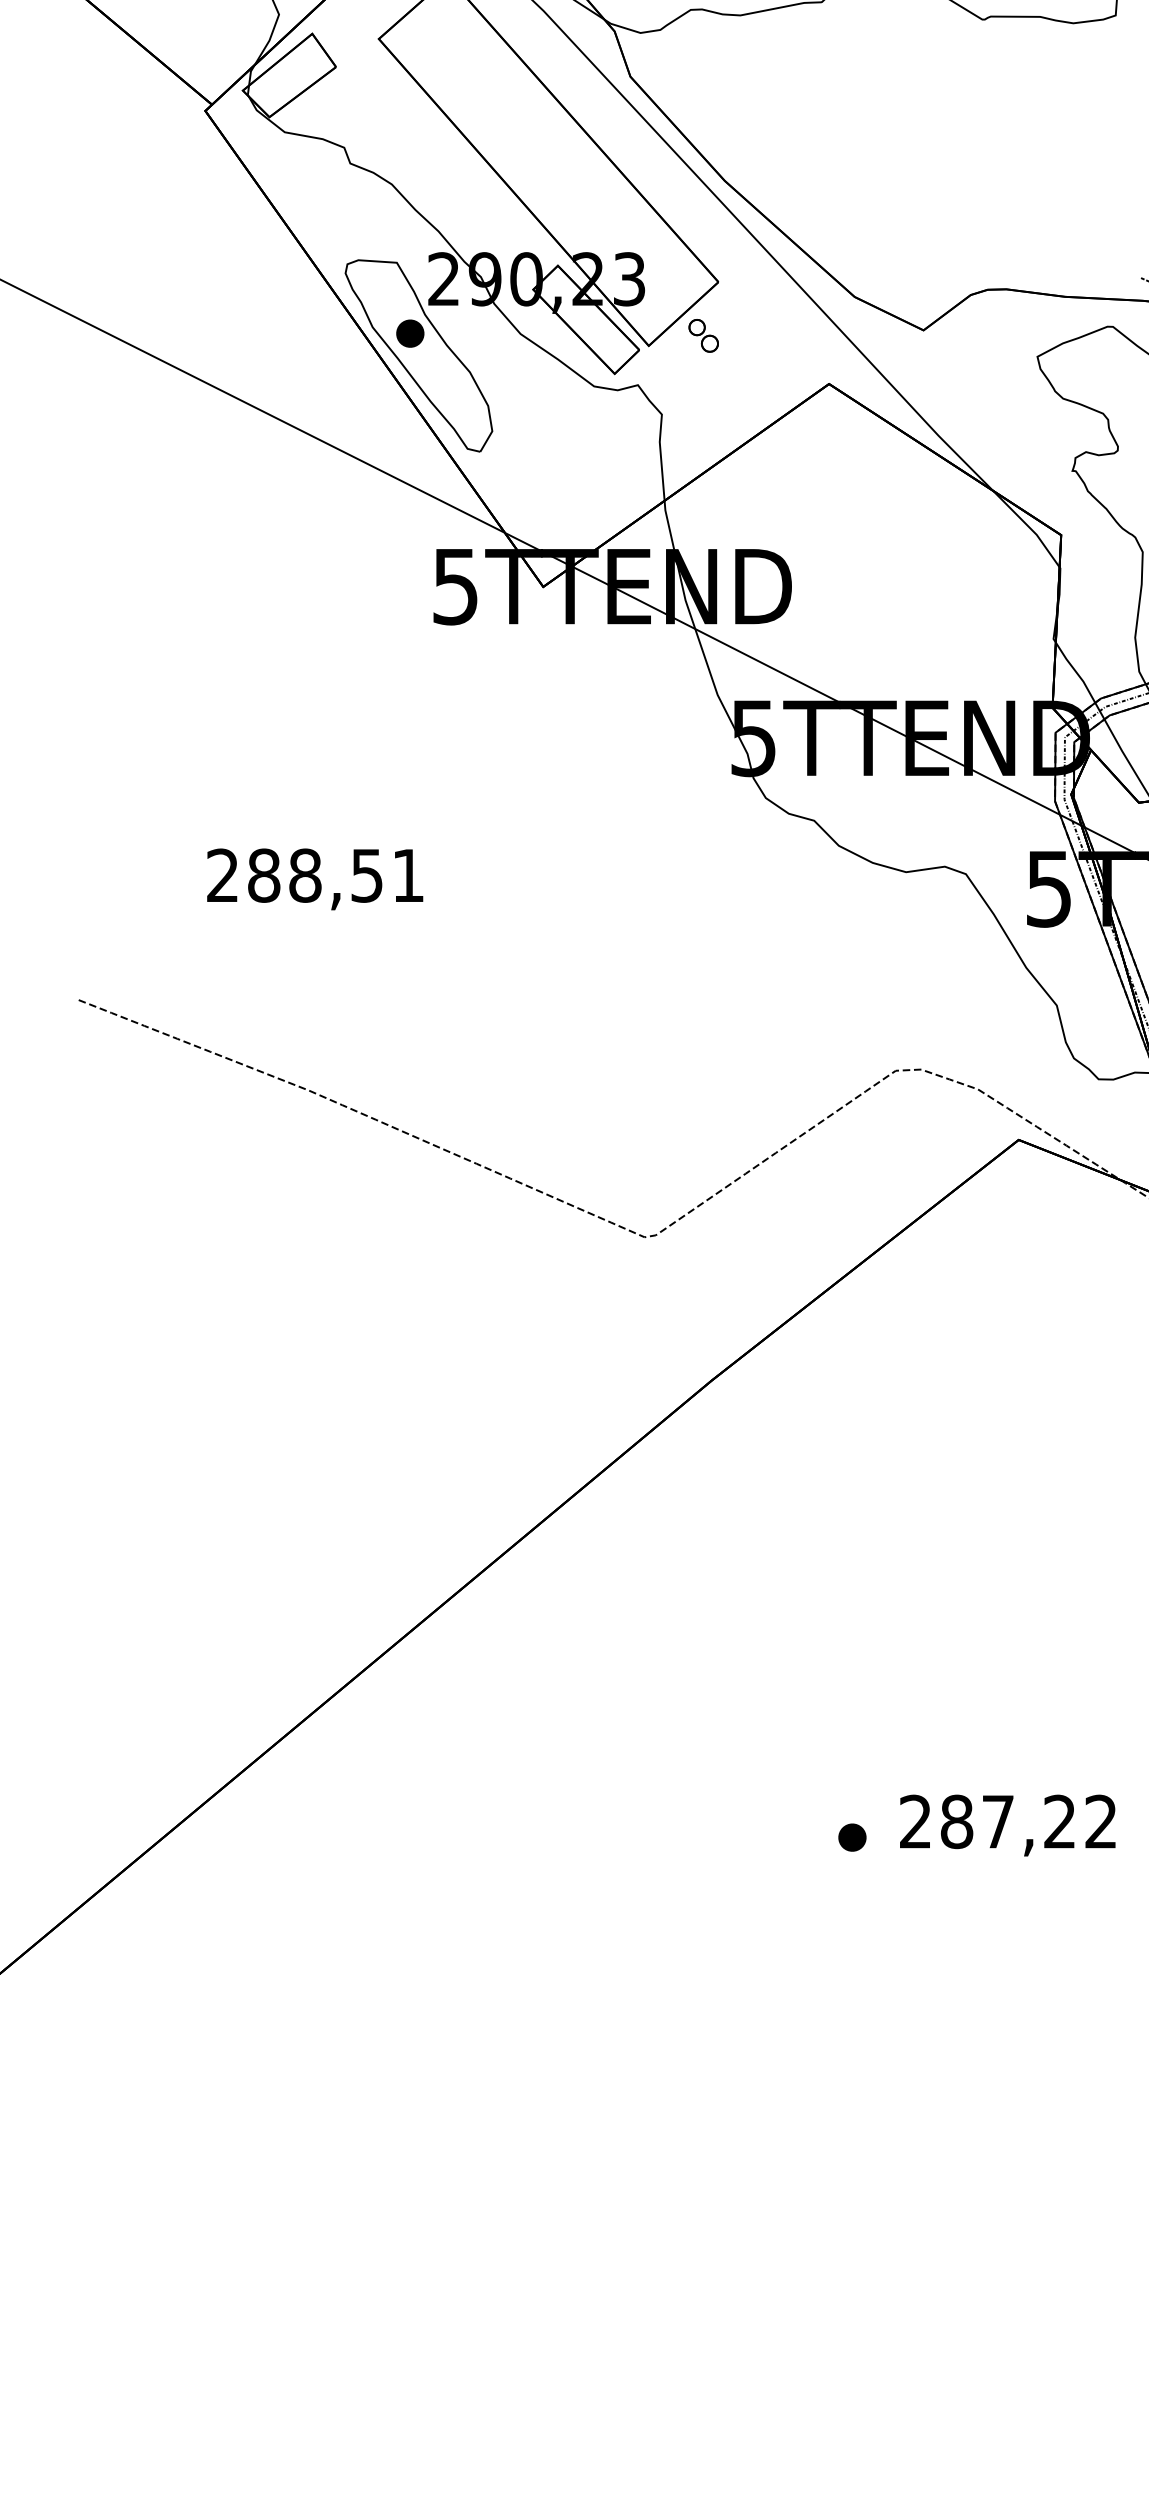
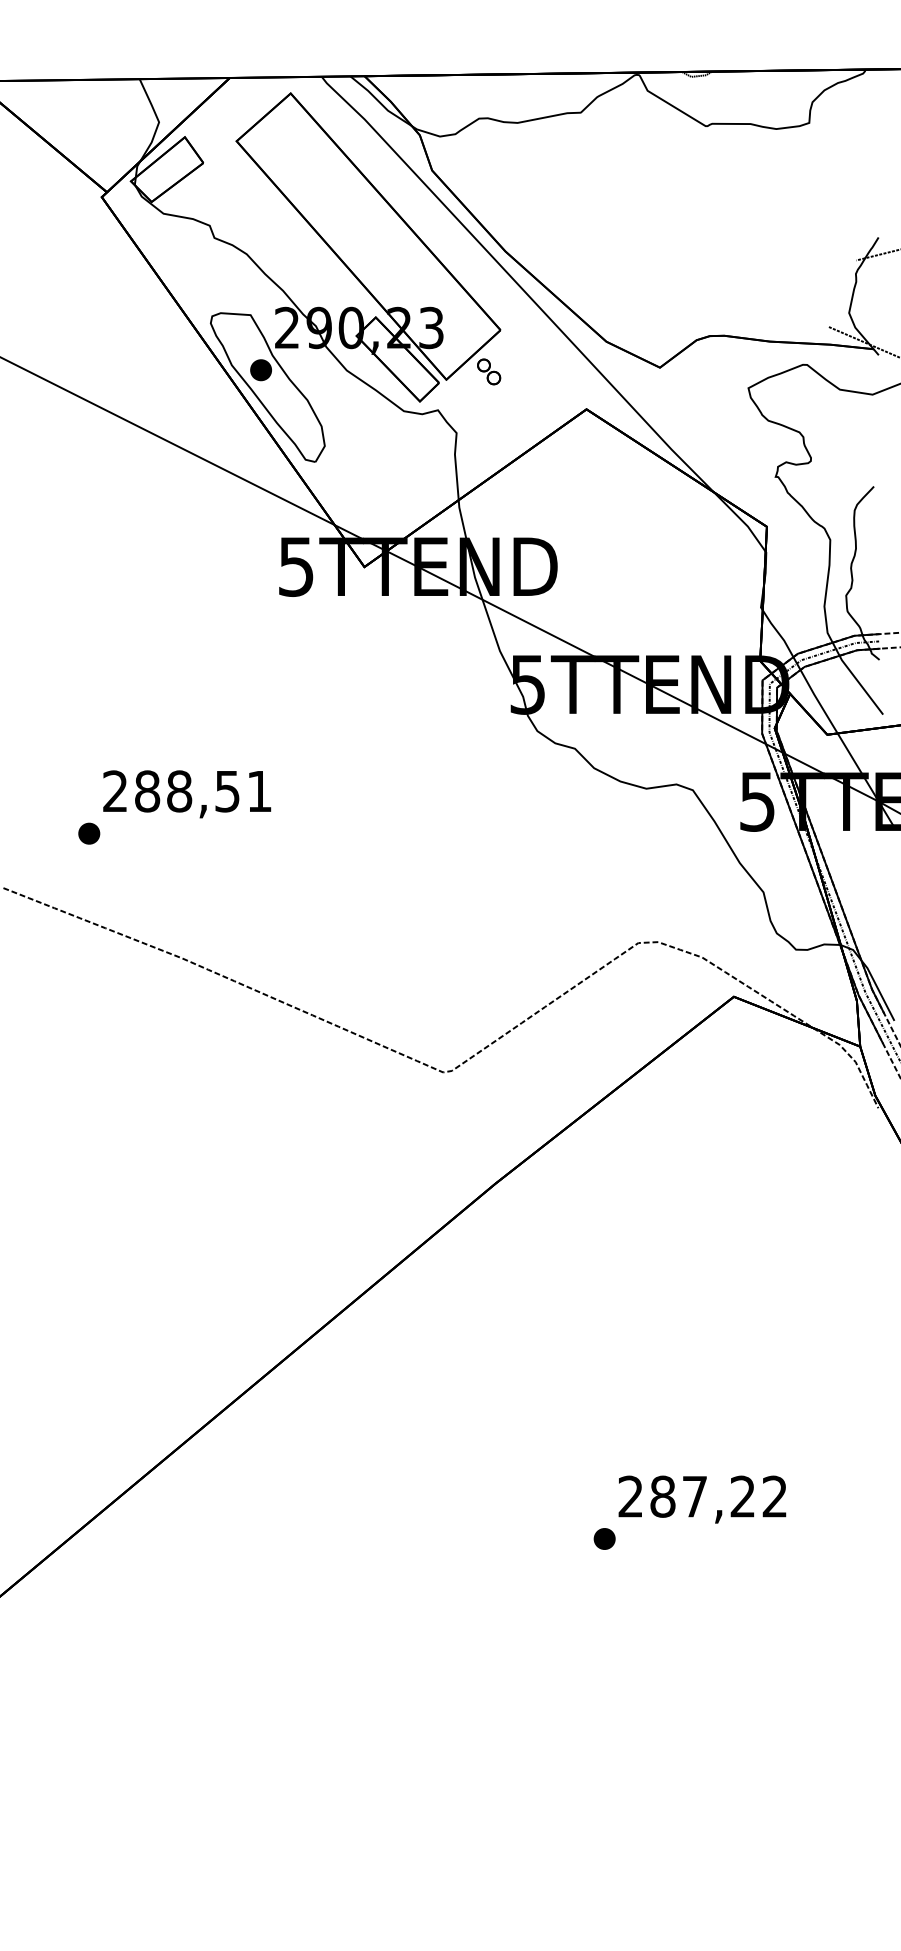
part: (189, 929) -> (89, 833), added
text: (1007, 1825) -> (702, 1499), moved

